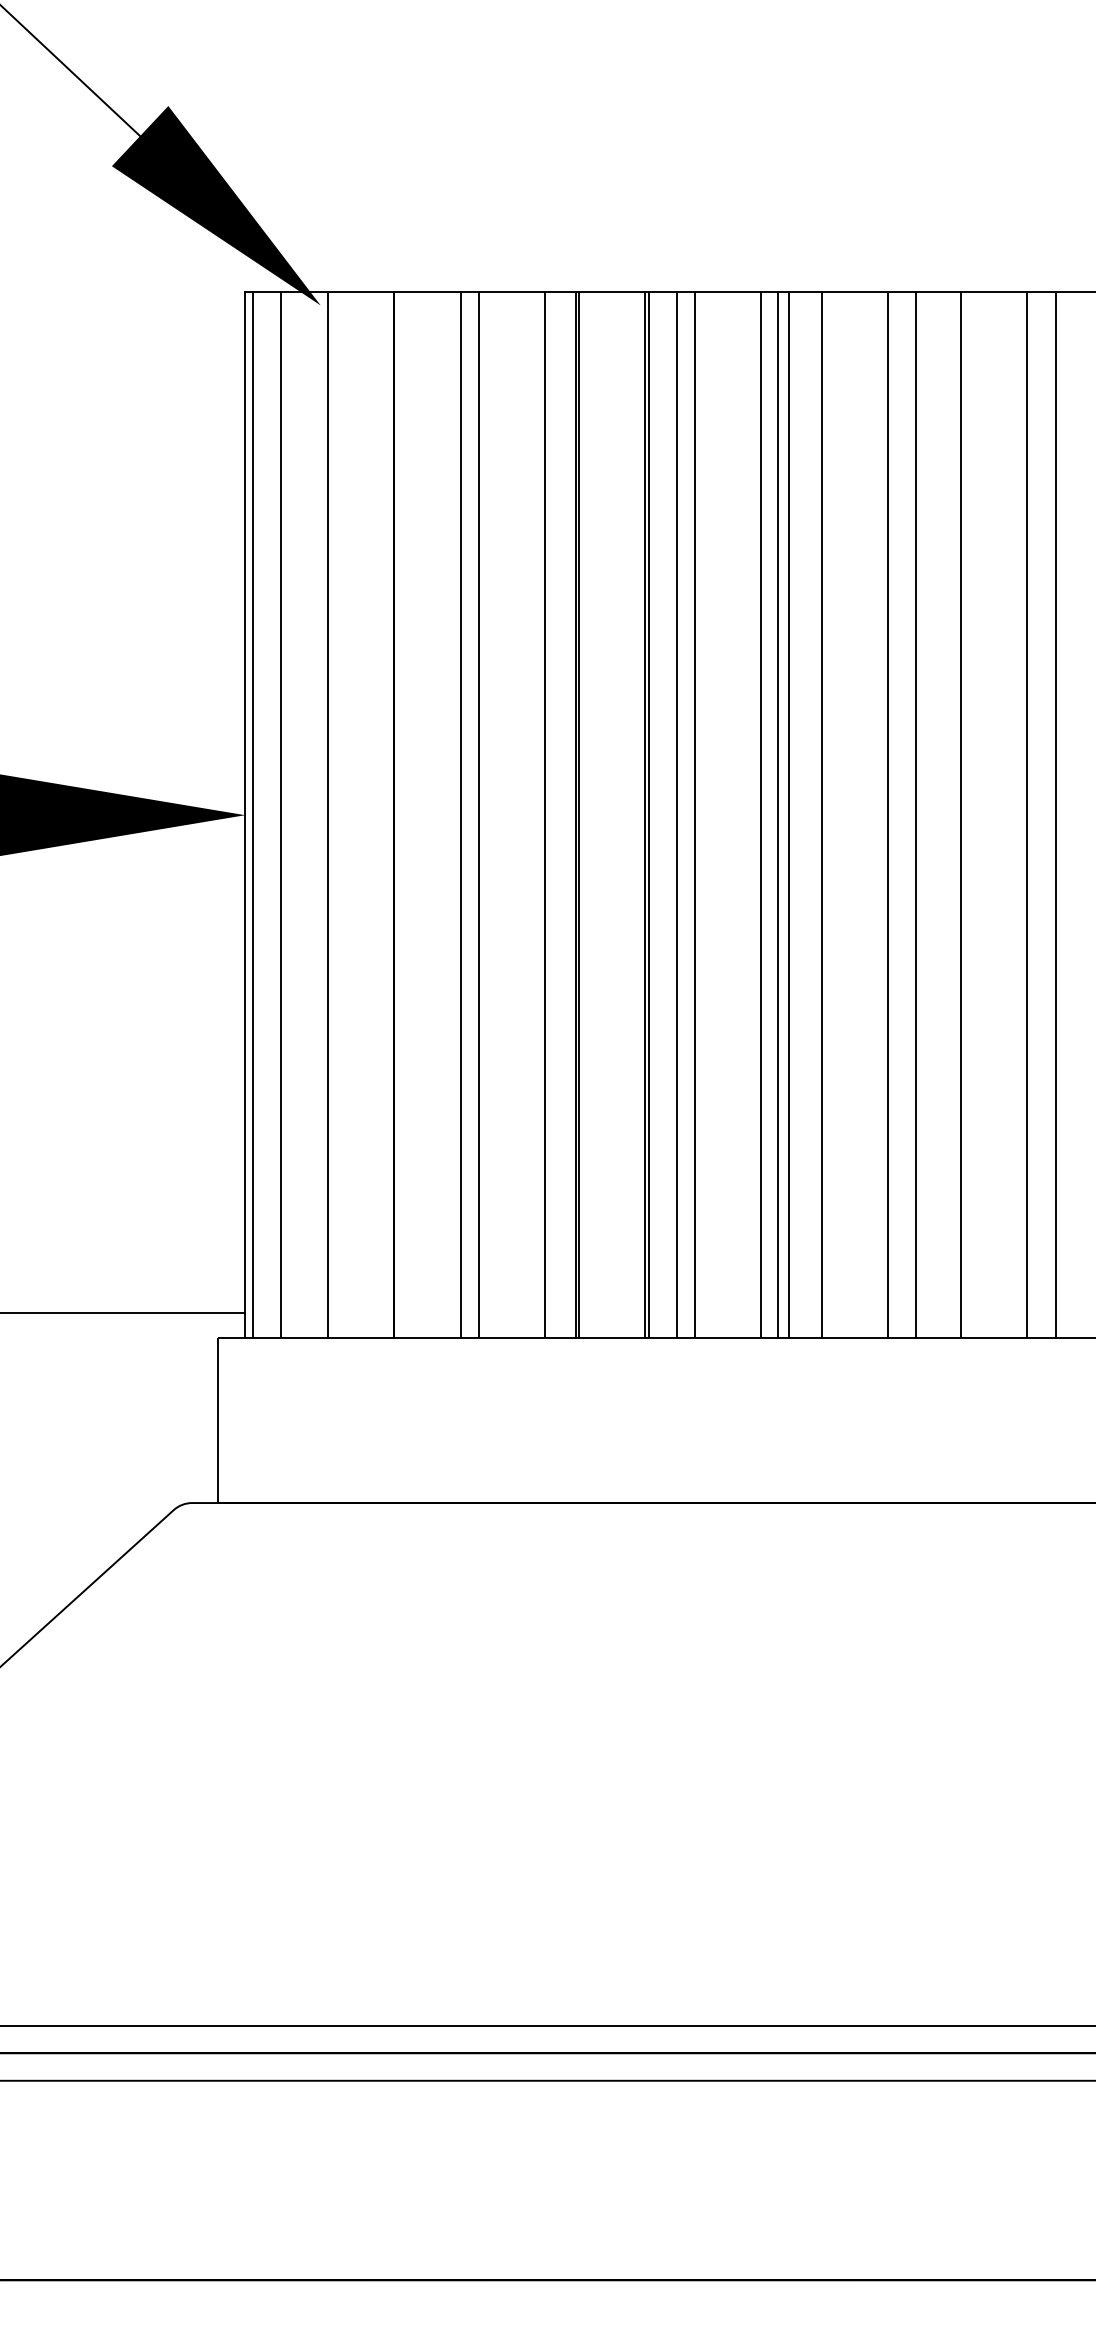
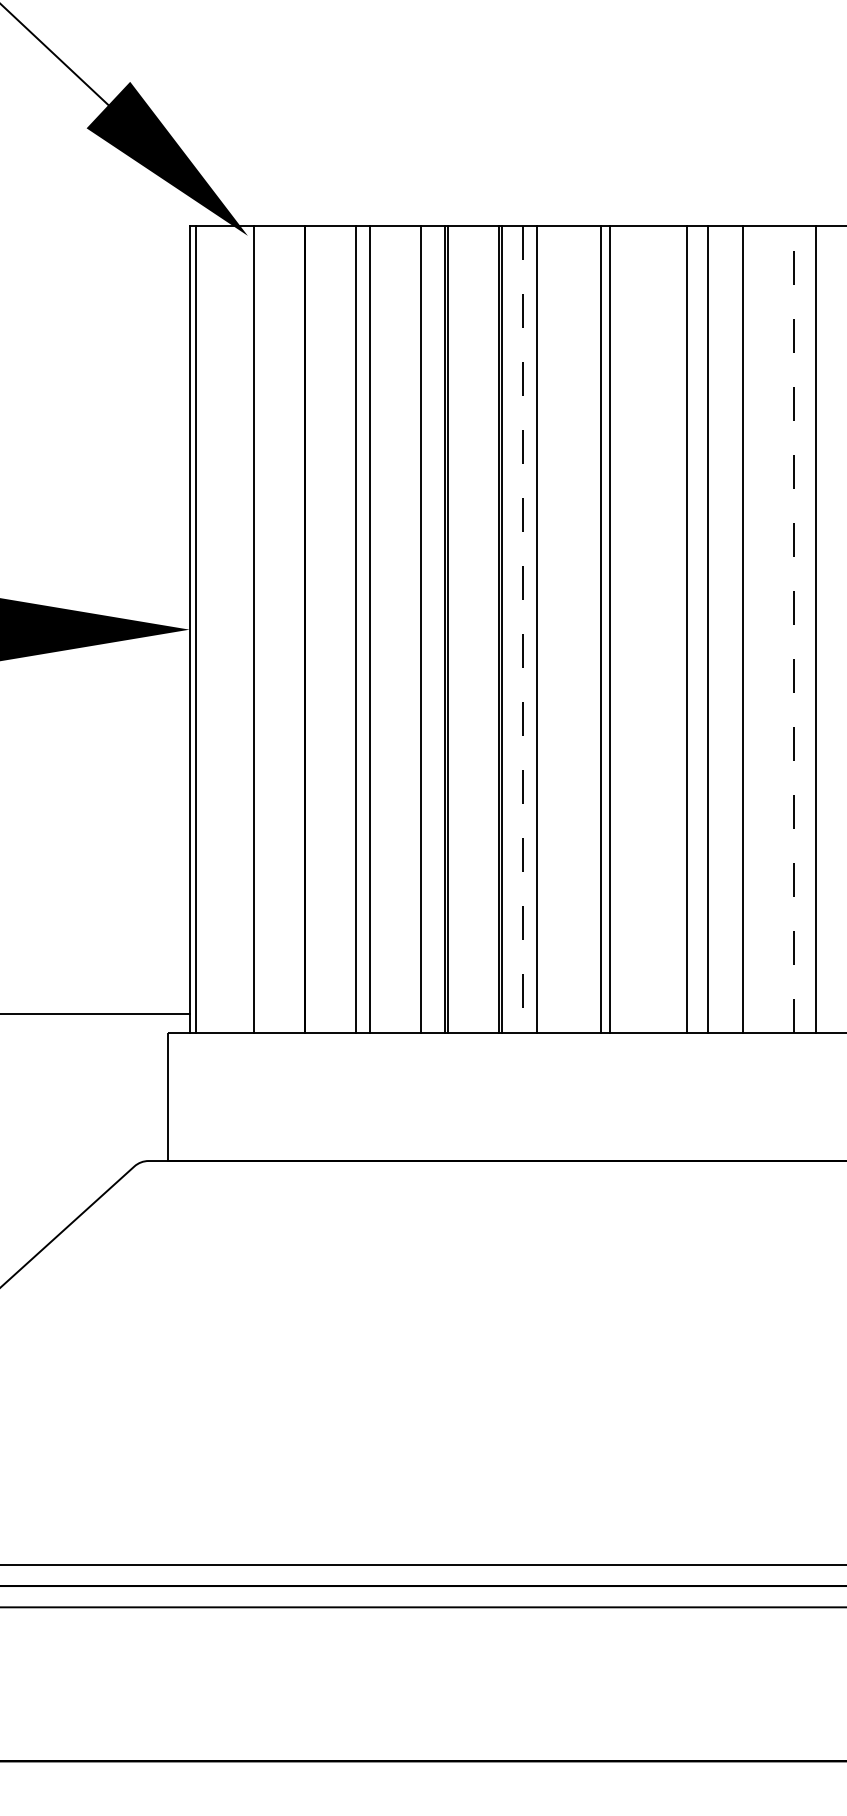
line: (280, 814) -> (216, 629), removed
line: (677, 814) -> (523, 629), solid -> dashed
line: (760, 814) -> (587, 629), removed
line: (822, 814) -> (635, 629), removed
line: (1026, 814) -> (793, 629), solid -> dashed

